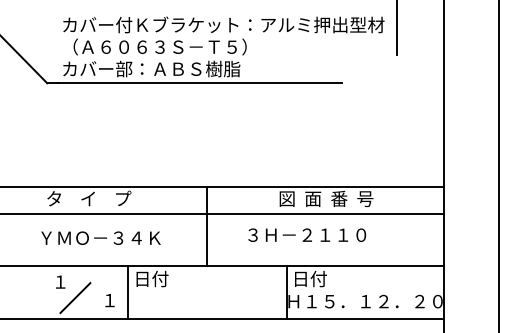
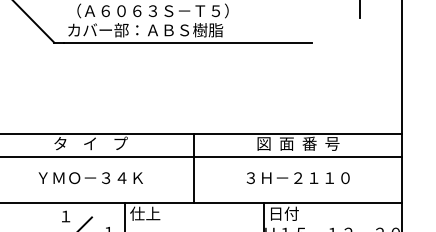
text: (307, 234) -> (298, 177), moved
text: (100, 237) -> (90, 177), moved
text: (151, 278) -> (145, 213), 日付 -> 仕上

